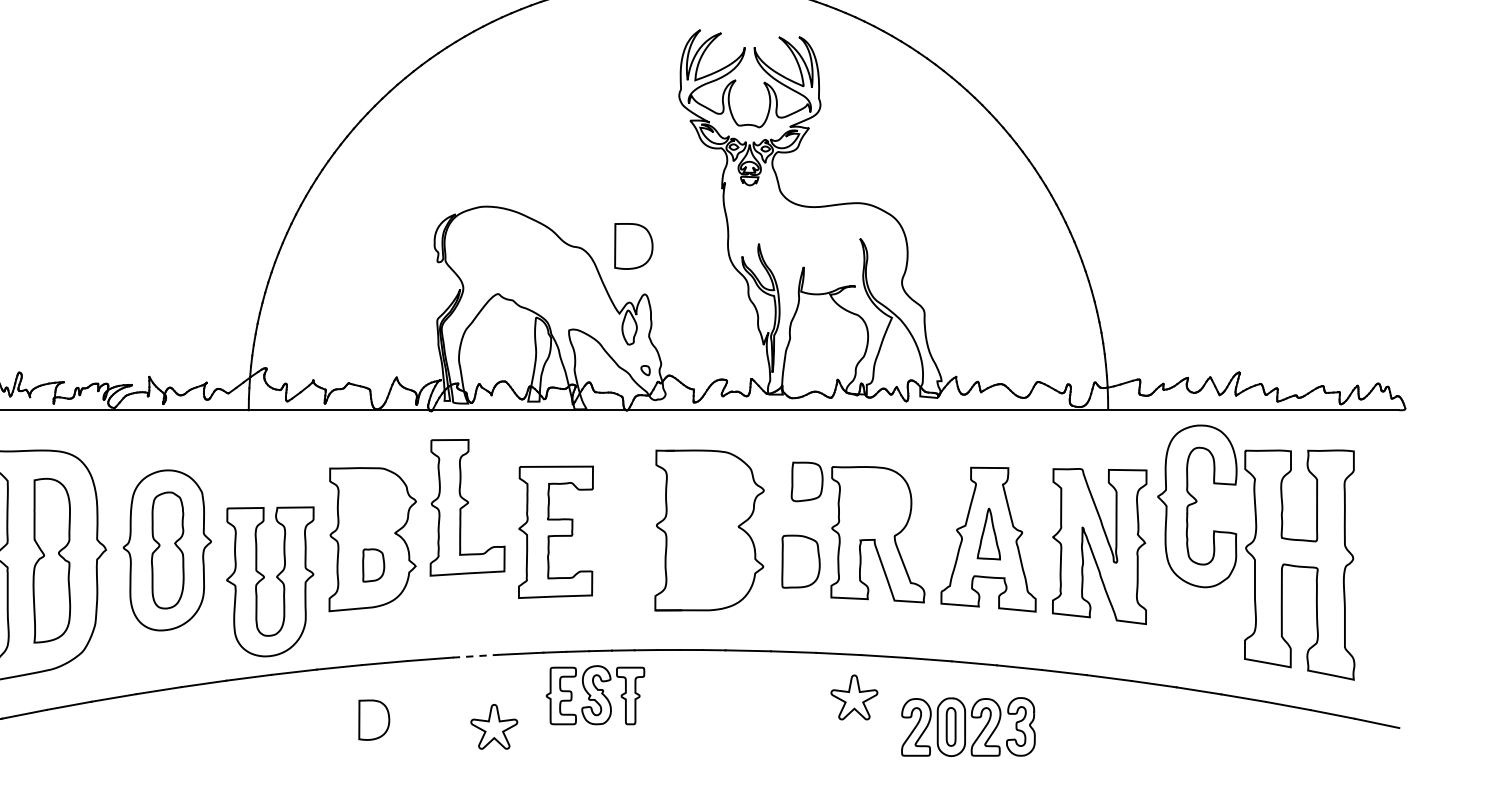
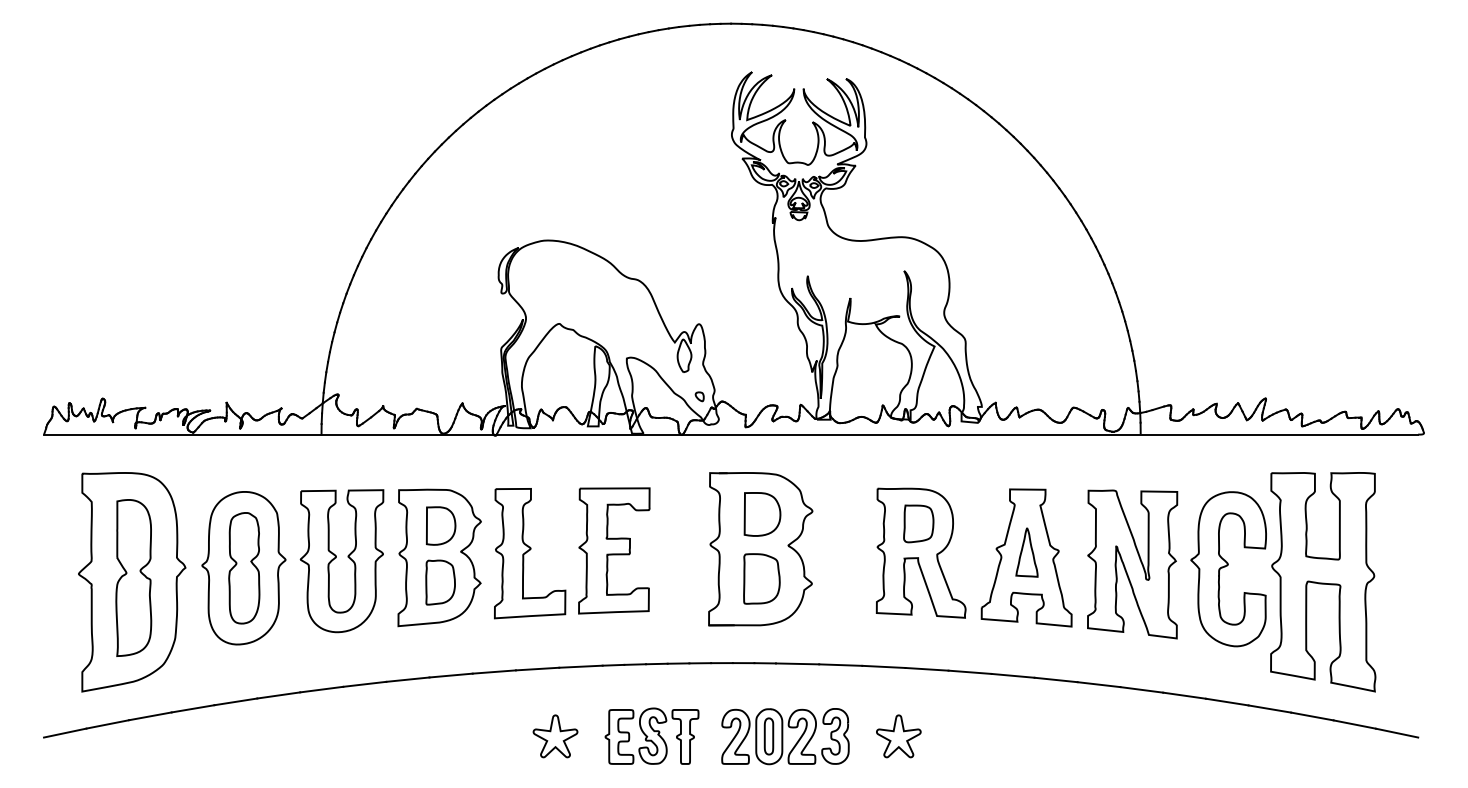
part: (633, 246) -> (762, 514), moved
part: (806, 481) -> (918, 523), moved
part: (1197, 506) -> (1228, 569), moved
part: (468, 507) -> (530, 553), moved
part: (800, 561) -> (761, 578), moved
part: (373, 565) -> (440, 582), size x1.43
part: (269, 582) -> (341, 561), moved
line: (475, 656) -> (537, 669), dashed -> solid
part: (594, 694) -> (651, 735), moved
part: (854, 697) -> (898, 736), moved
part: (374, 719) -> (441, 525), moved
part: (968, 726) -> (785, 736), moved

